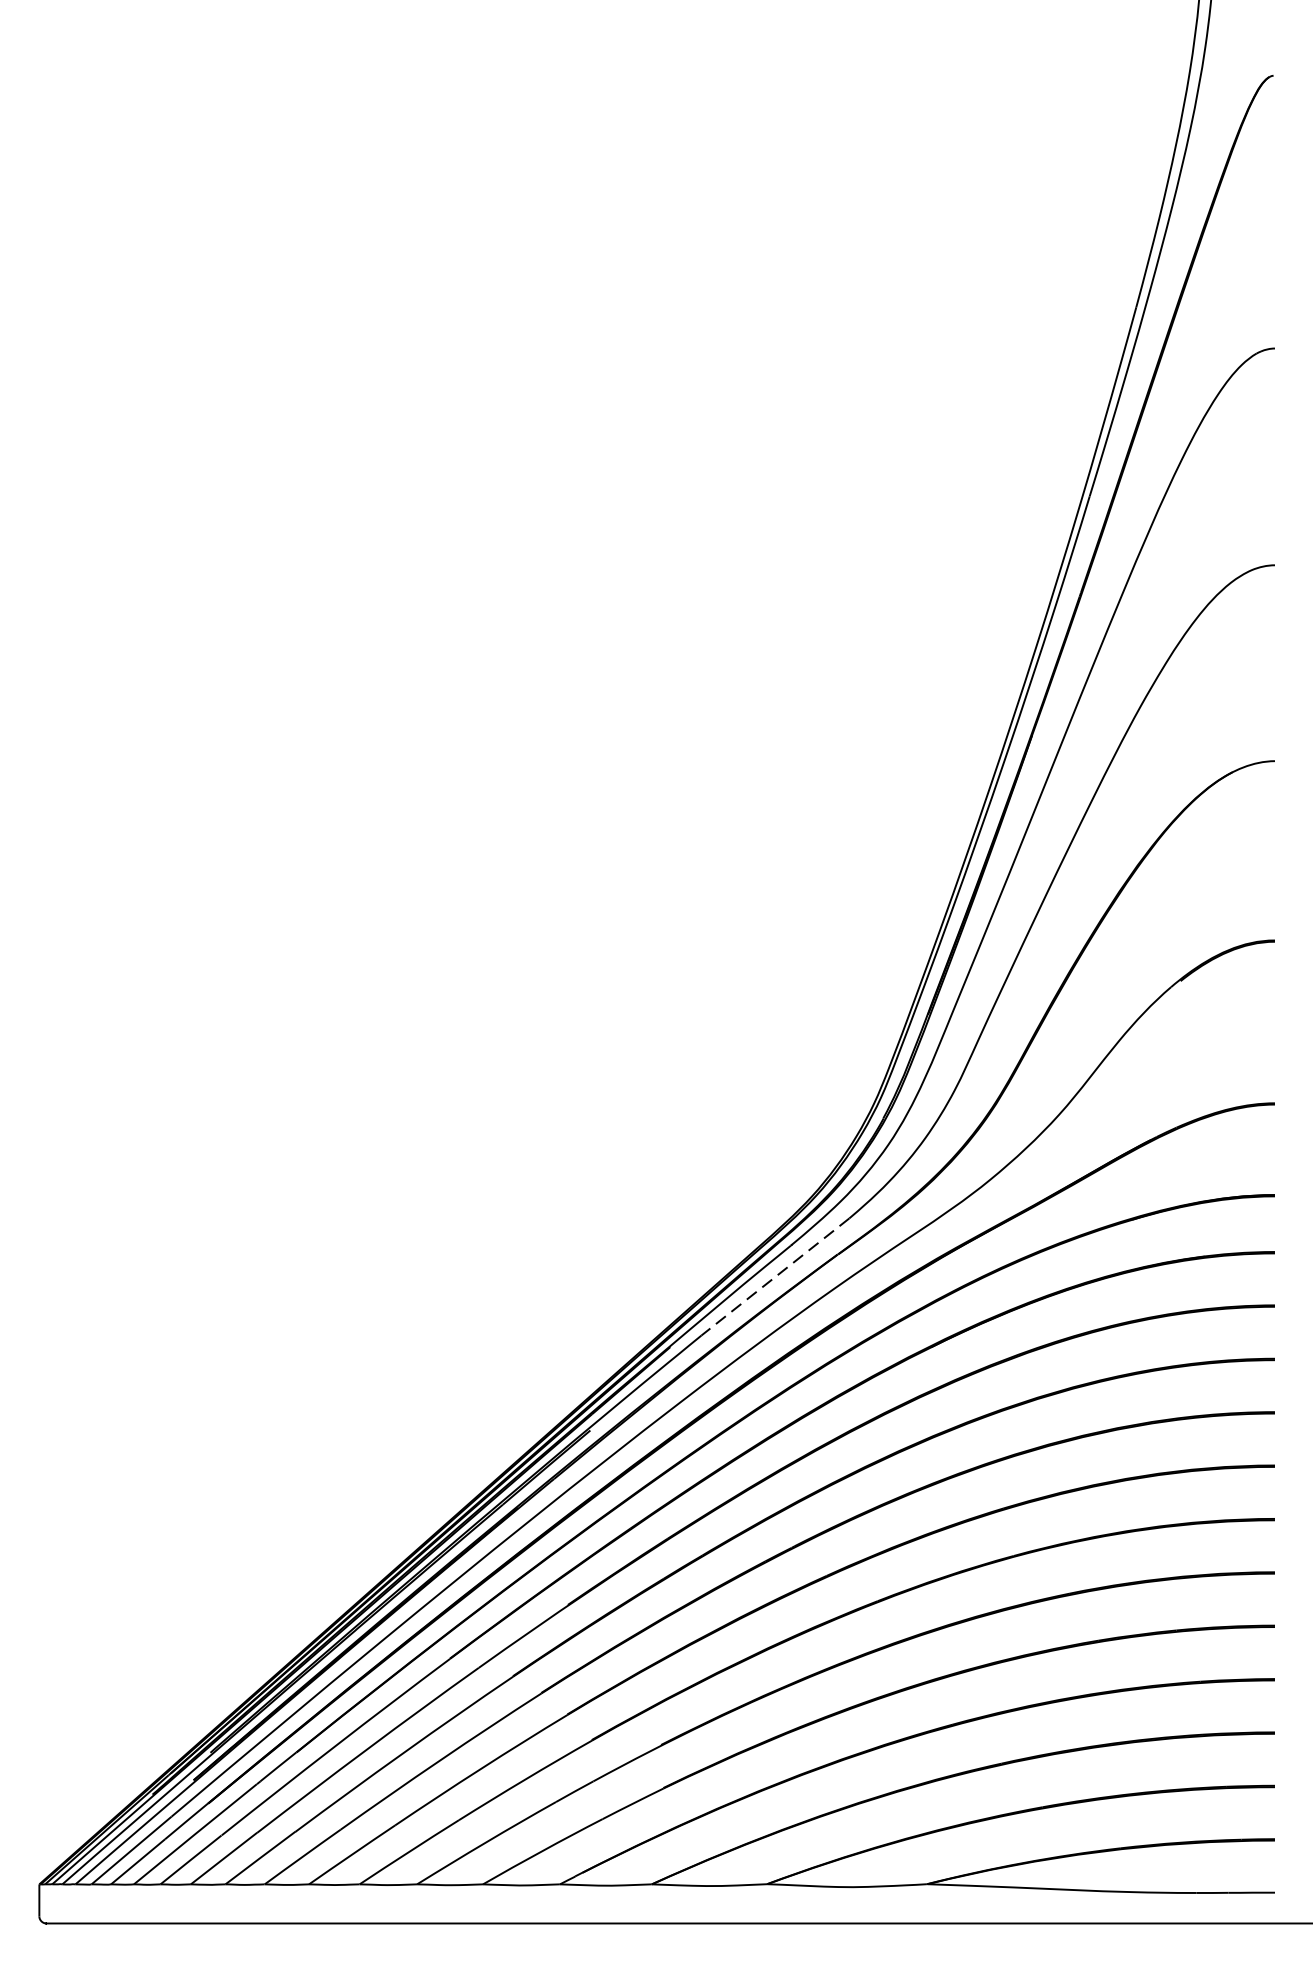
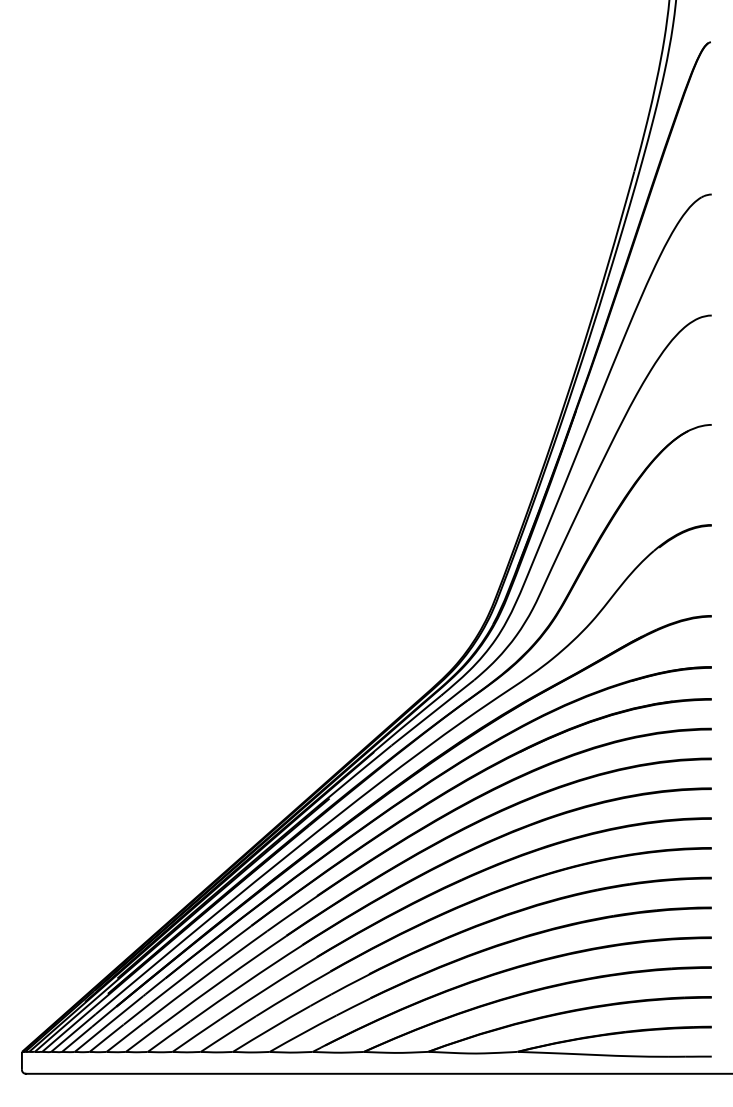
line: (774, 1276) -> (432, 712), dashed -> solid

